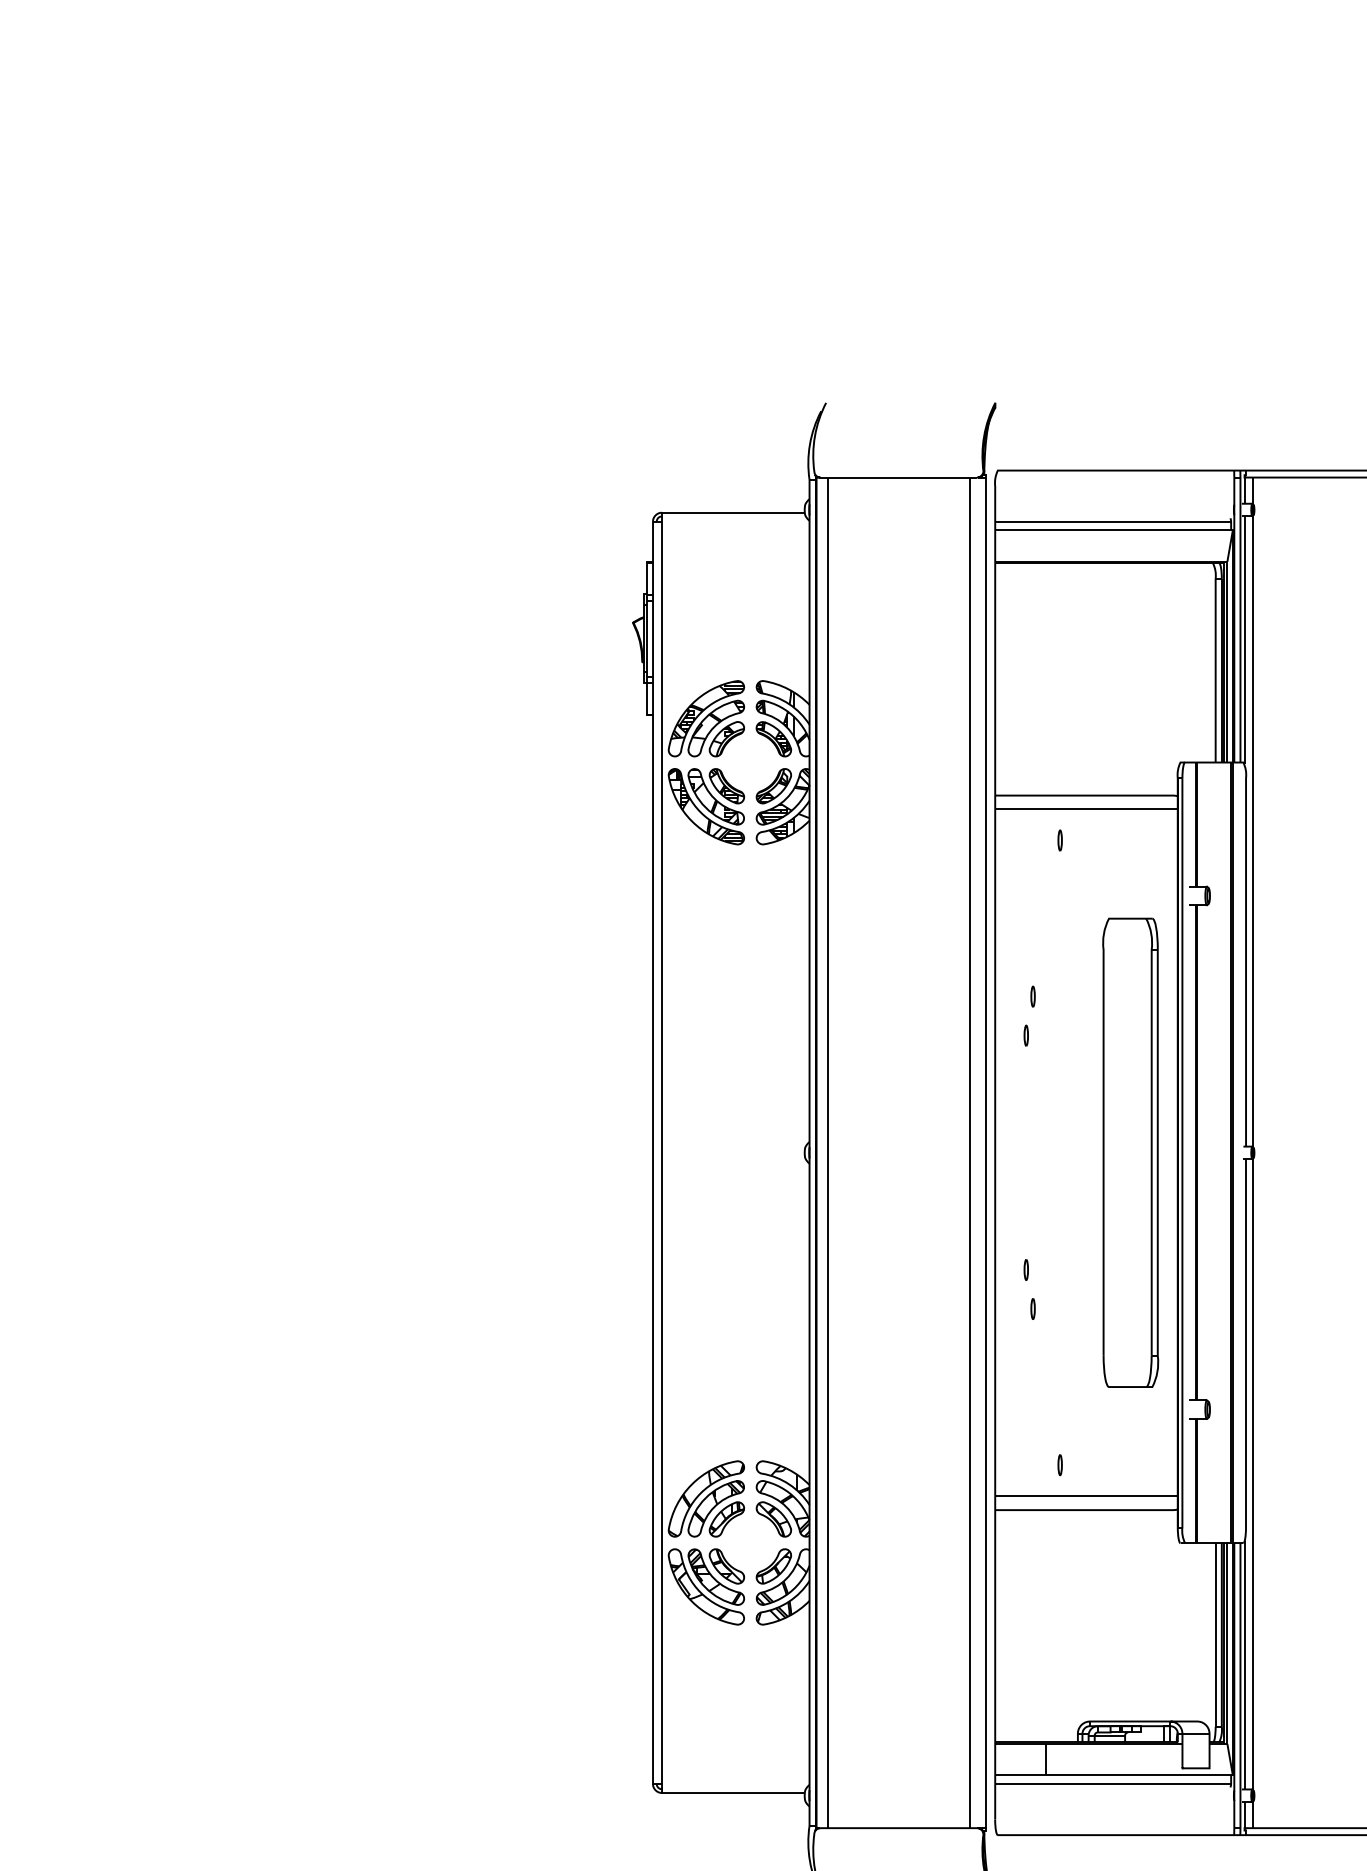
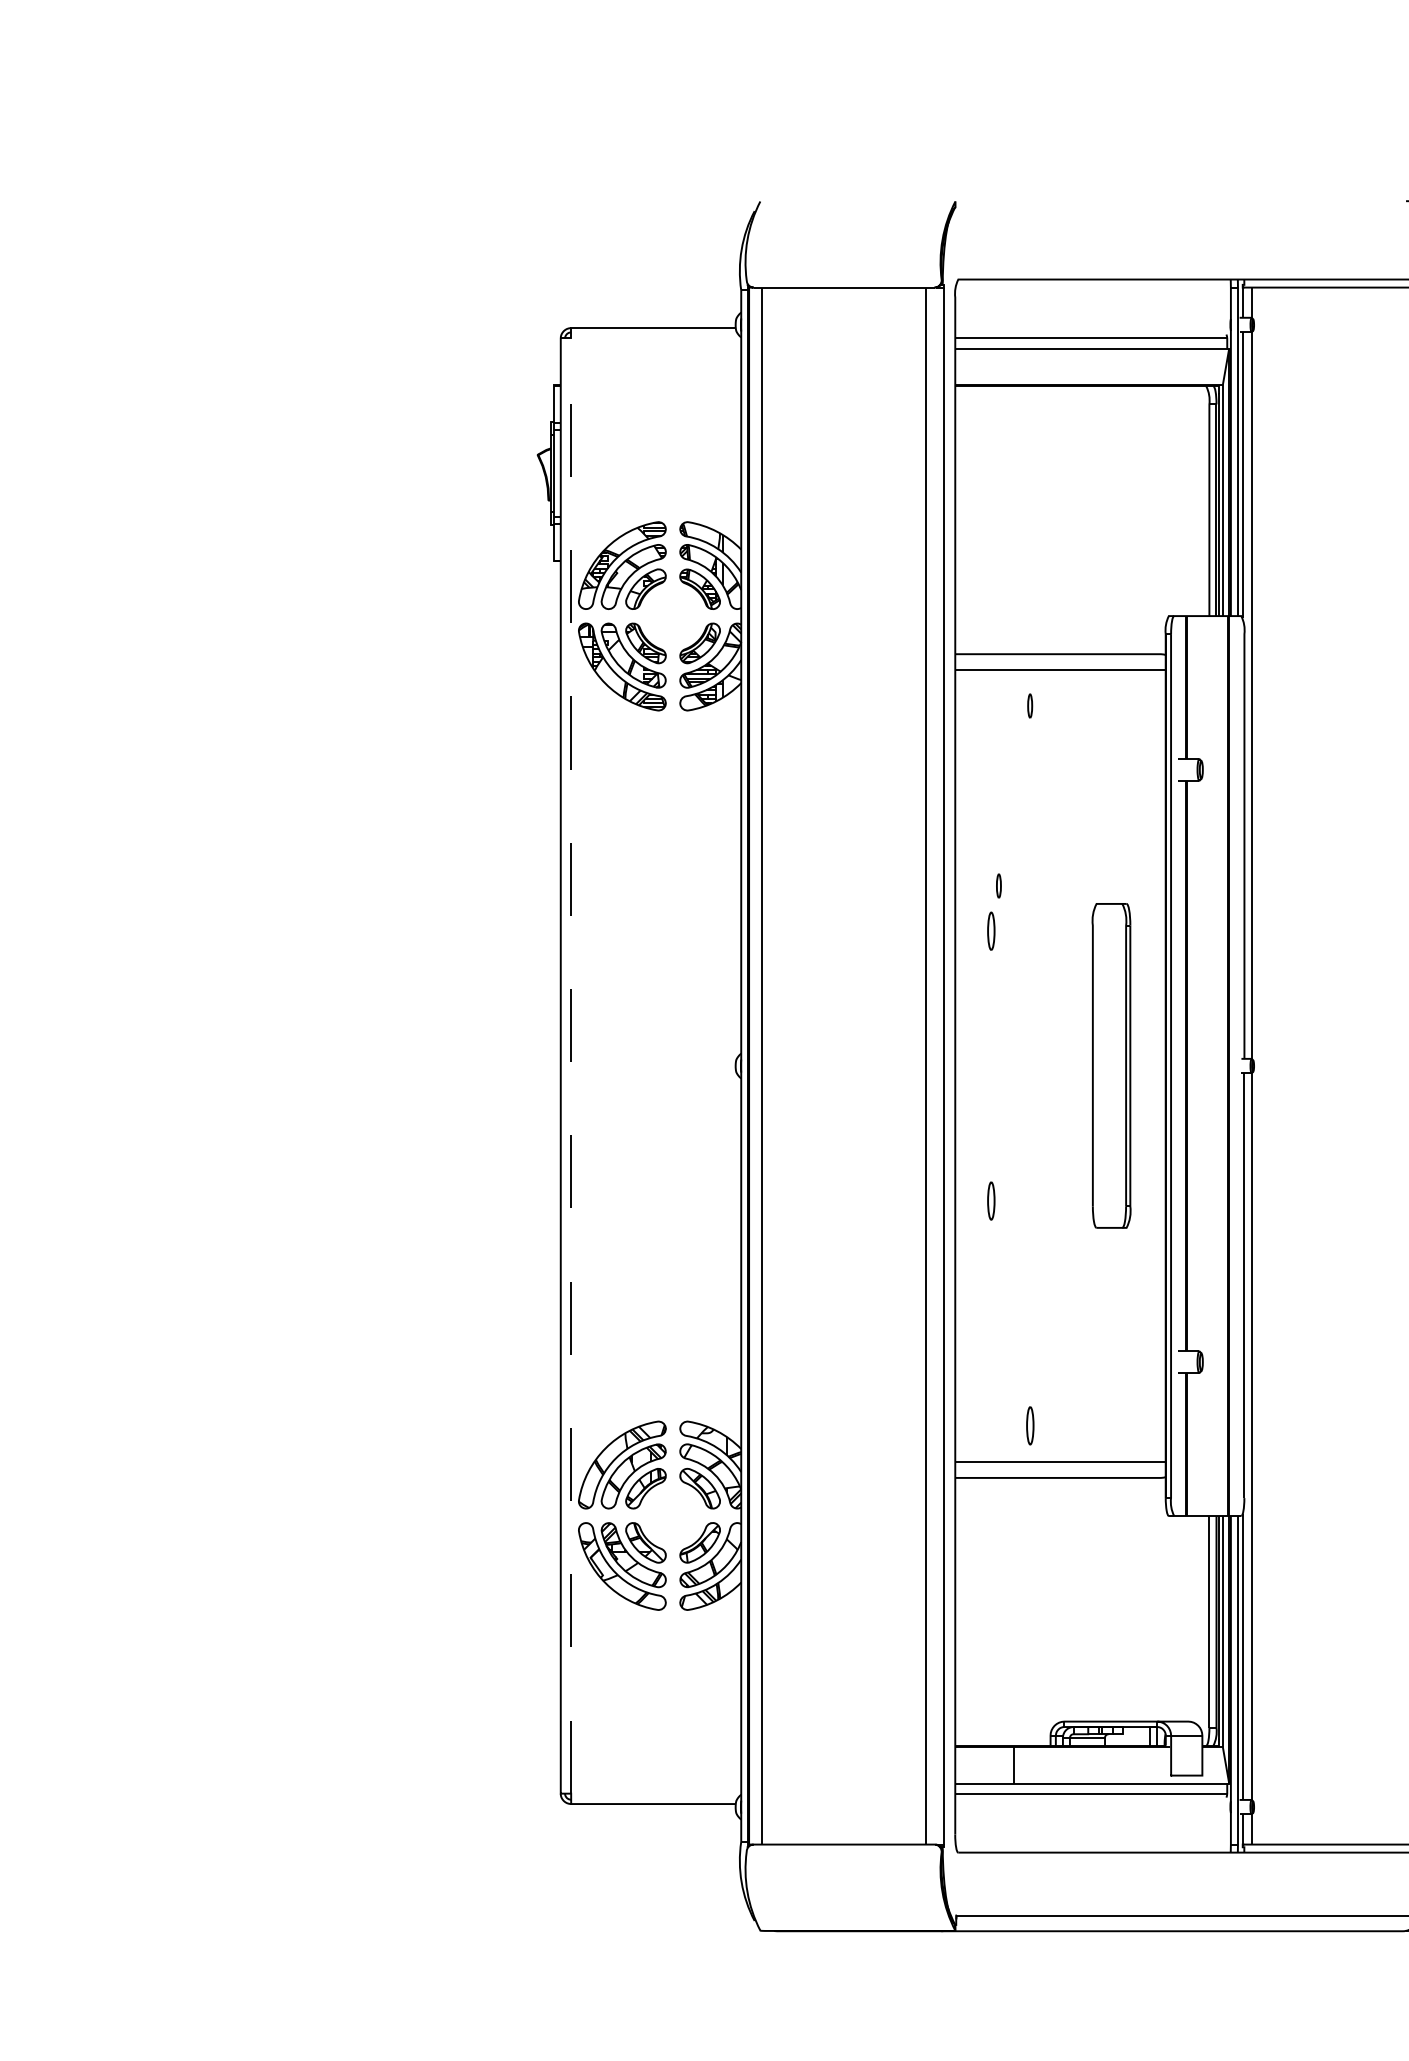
part: (1025, 1035) -> (990, 930), size x1.6
line: (662, 1152) -> (571, 1065), solid -> dashed
part: (1130, 1152) -> (1111, 1065), size x0.6
part: (1025, 1269) -> (990, 1200), size x1.6
part: (1032, 1308) -> (998, 1245), removed
part: (1059, 1465) -> (1029, 1426), size x1.6

